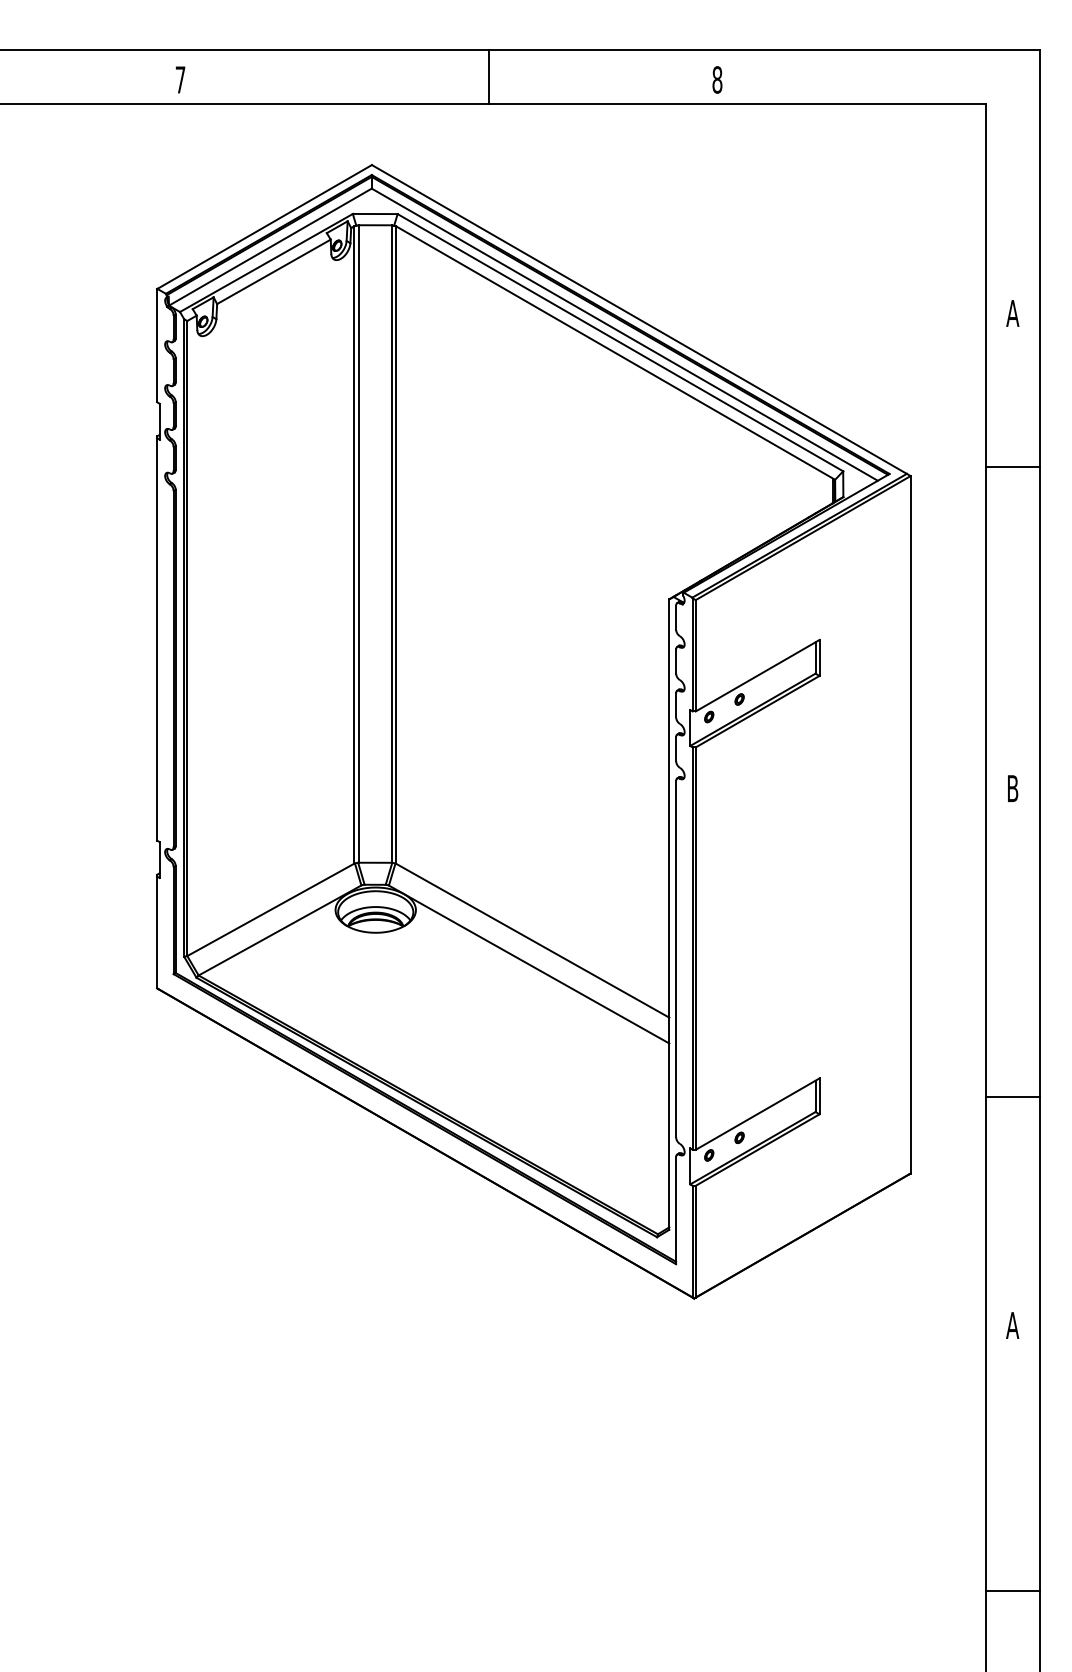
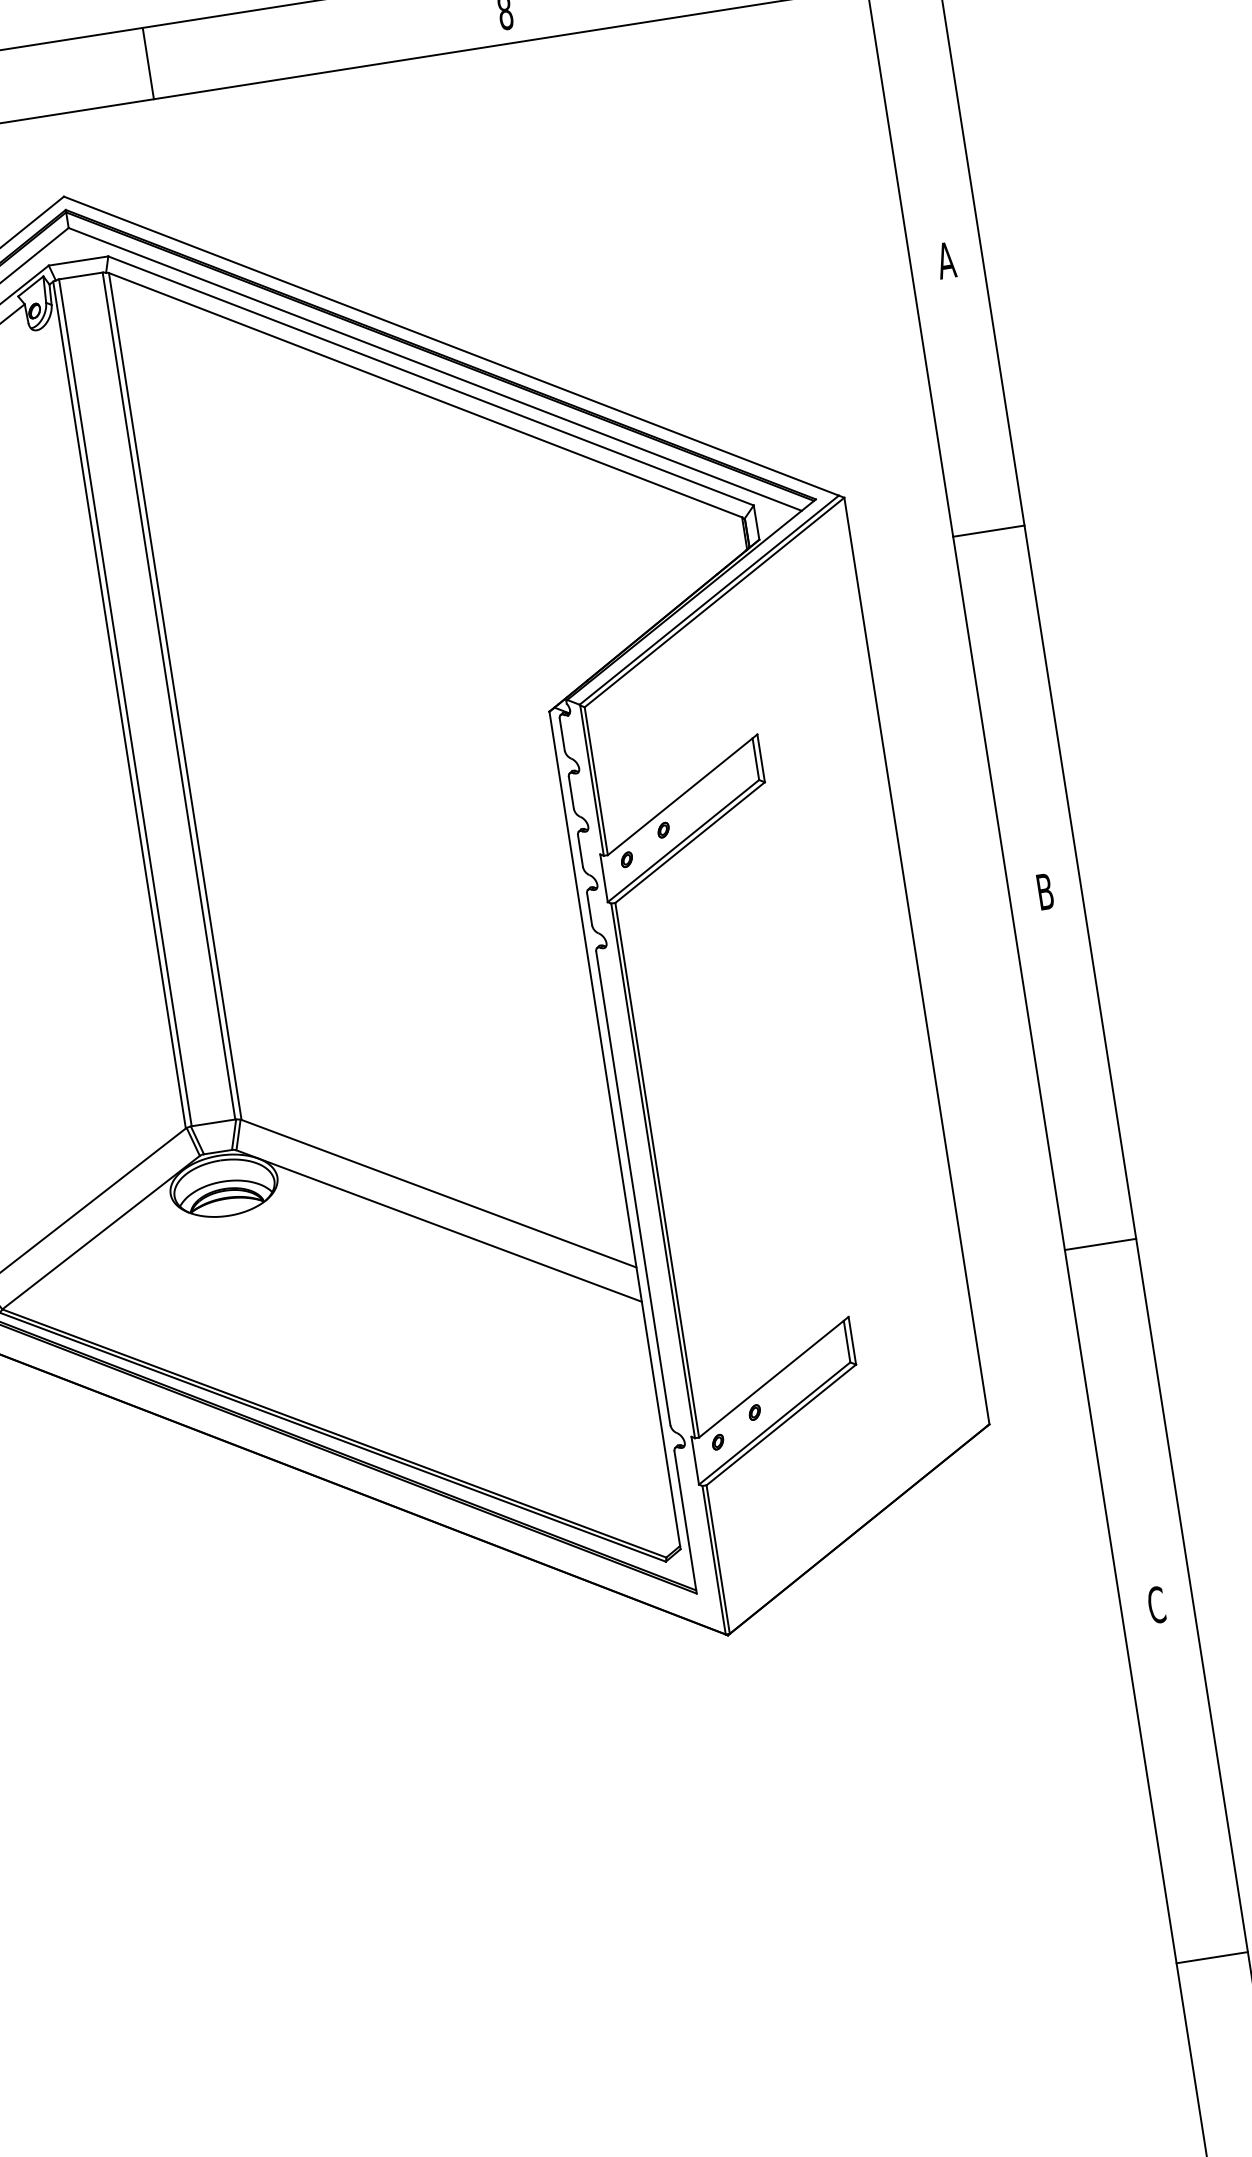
line: (489, 76) -> (148, 62), moved
line: (1012, 467) -> (988, 531), moved
line: (1012, 1097) -> (1100, 1245), moved
text: (1012, 1325) -> (1156, 1605), A -> C

